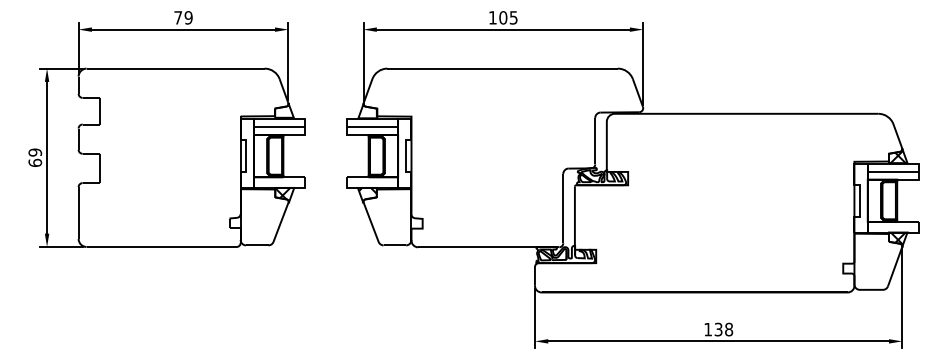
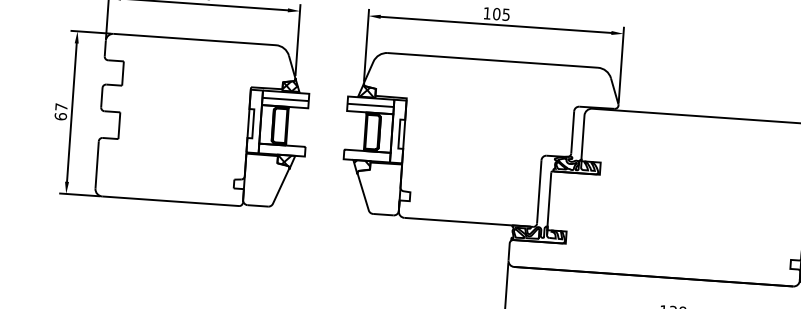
hatch: (283, 111) -> (290, 85), added
hatch: (367, 111) -> (366, 90), added
text: (35, 152) -> (61, 107), 69 -> 67

